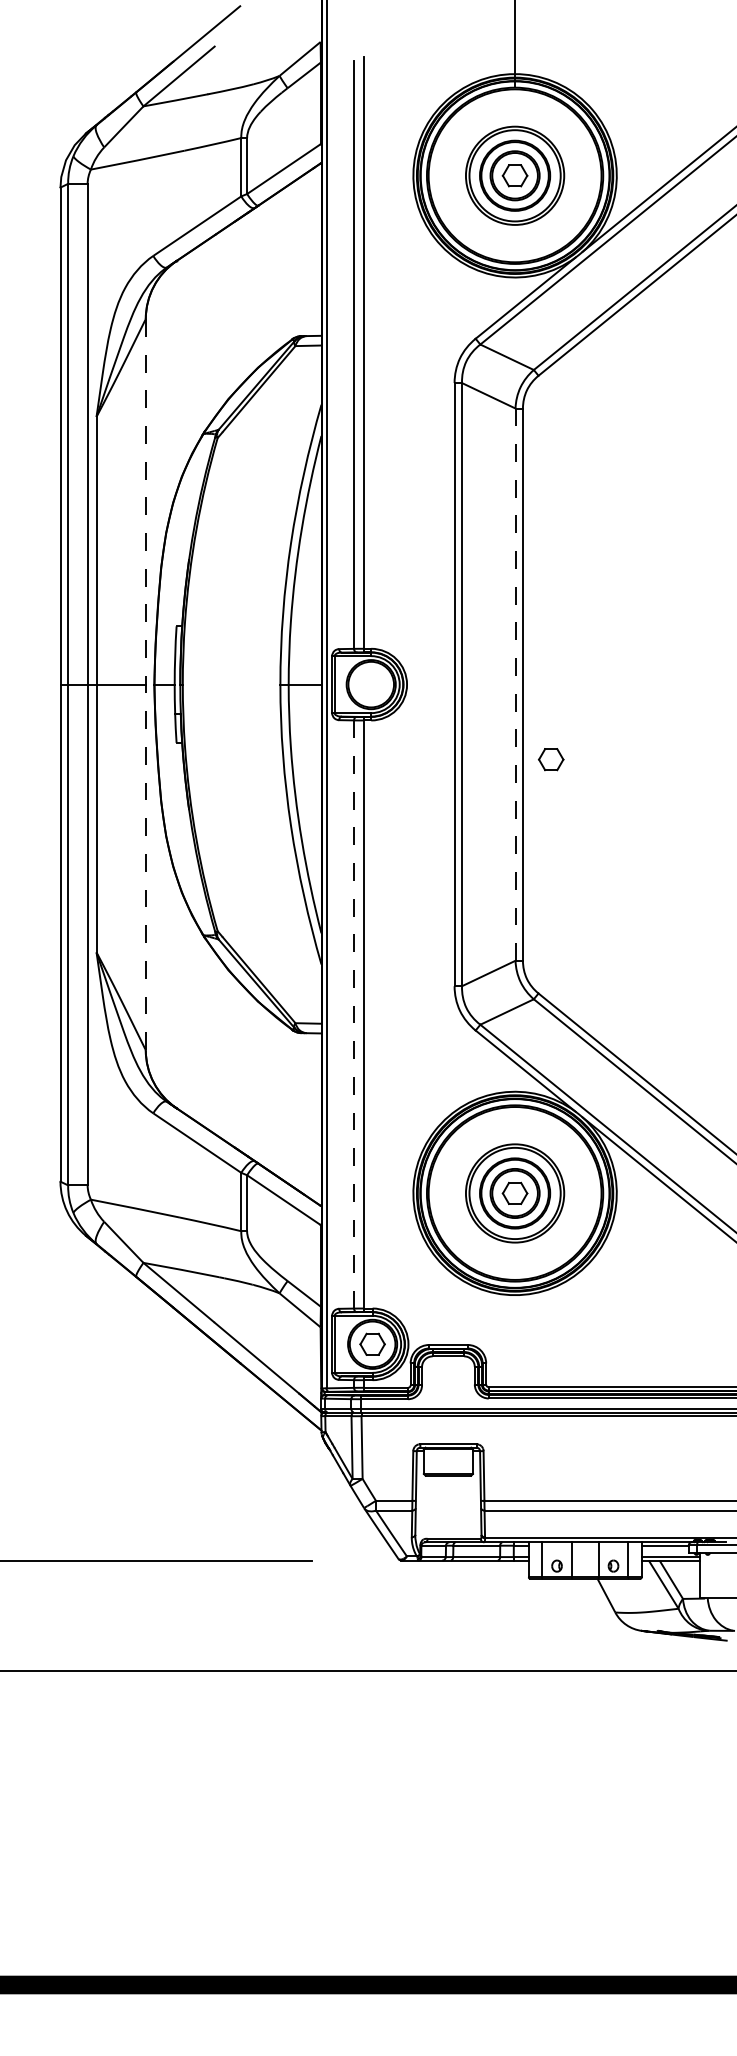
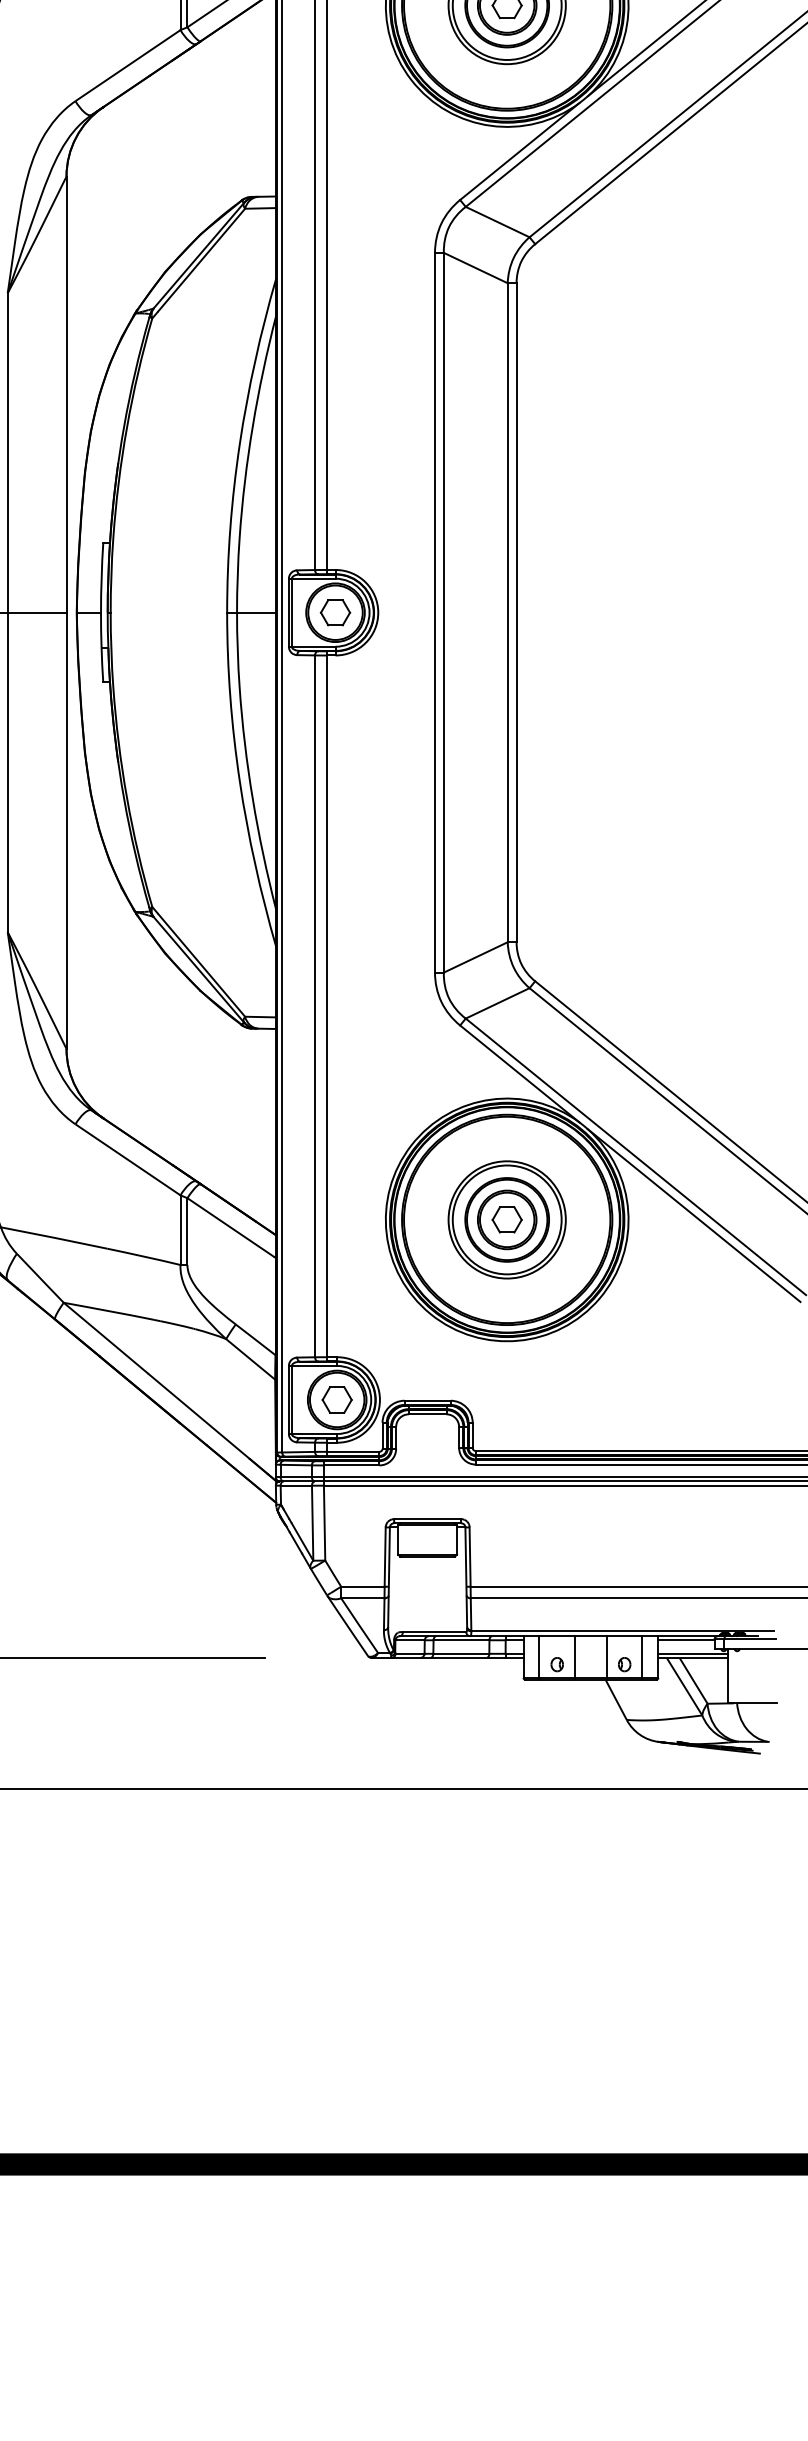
line: (145, 684) -> (66, 612), dashed -> solid
line: (515, 685) -> (507, 613), dashed -> solid
part: (551, 759) -> (335, 612), moved
line: (354, 1015) -> (315, 1007), dashed -> solid

